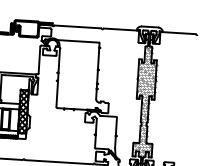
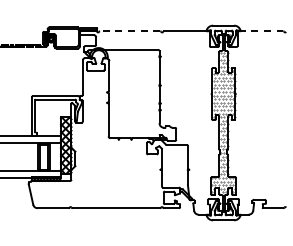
line: (77, 27) -> (129, 31), solid -> dashed
line: (178, 33) -> (261, 31), solid -> dashed

